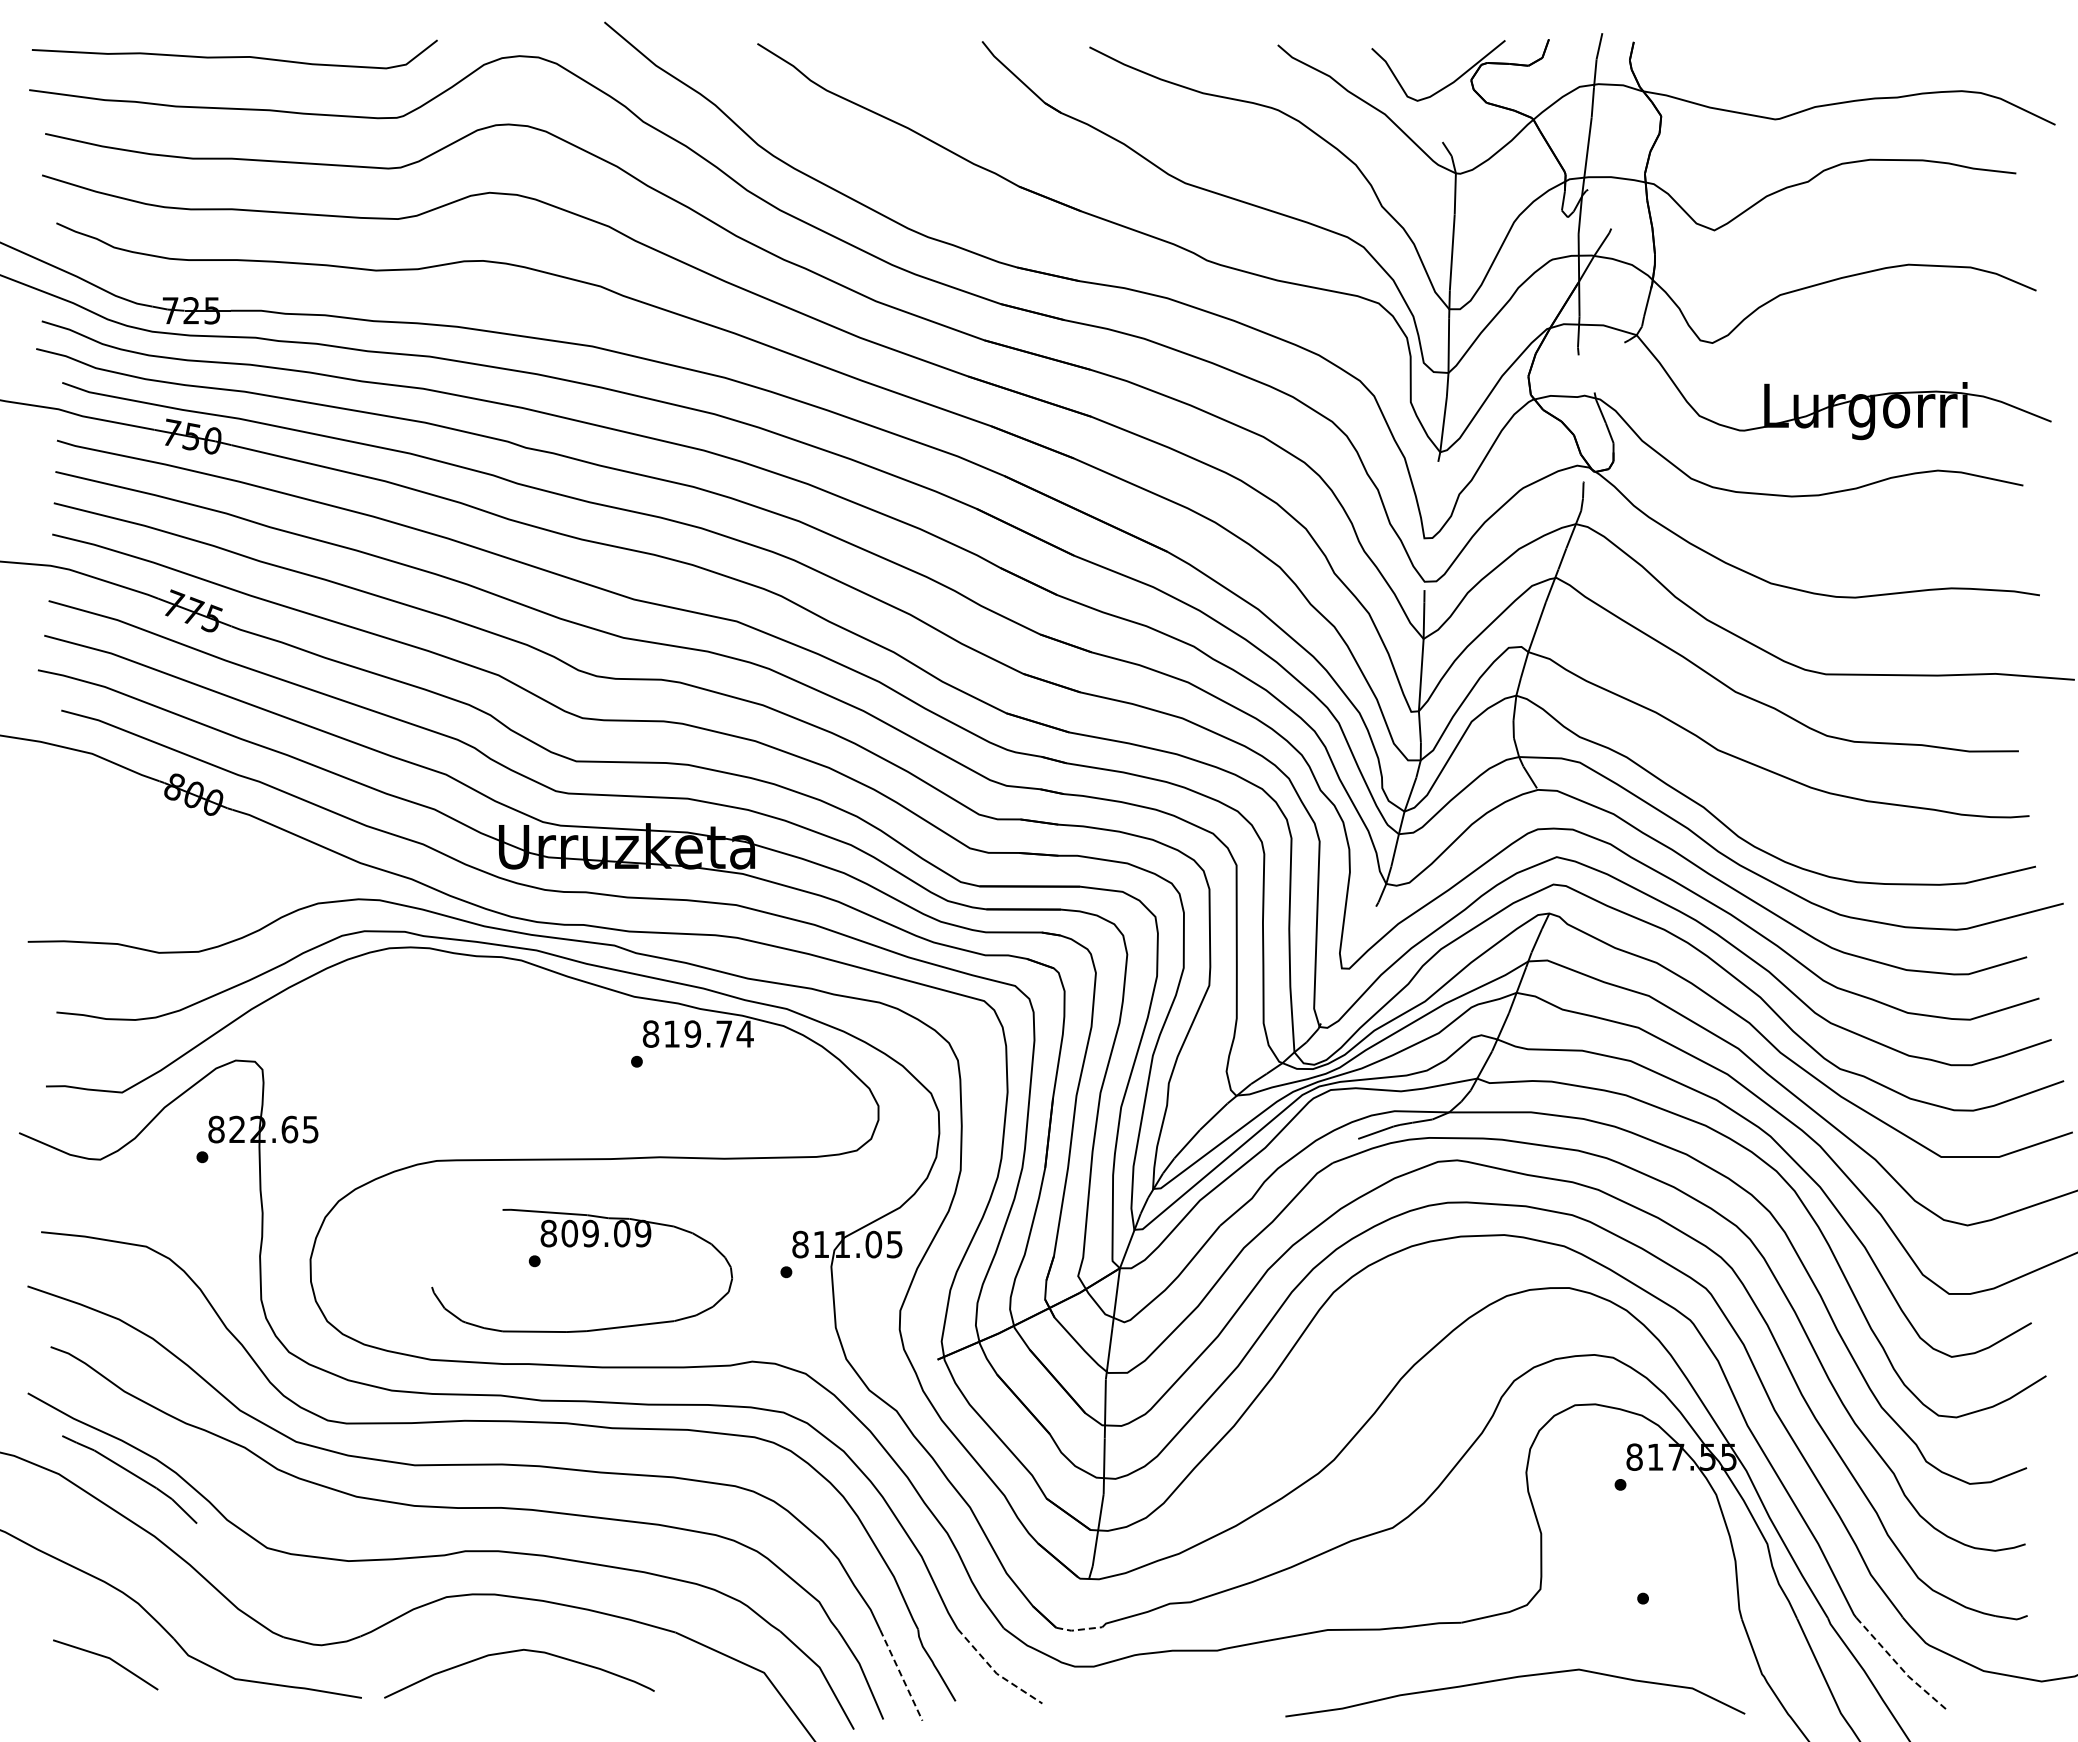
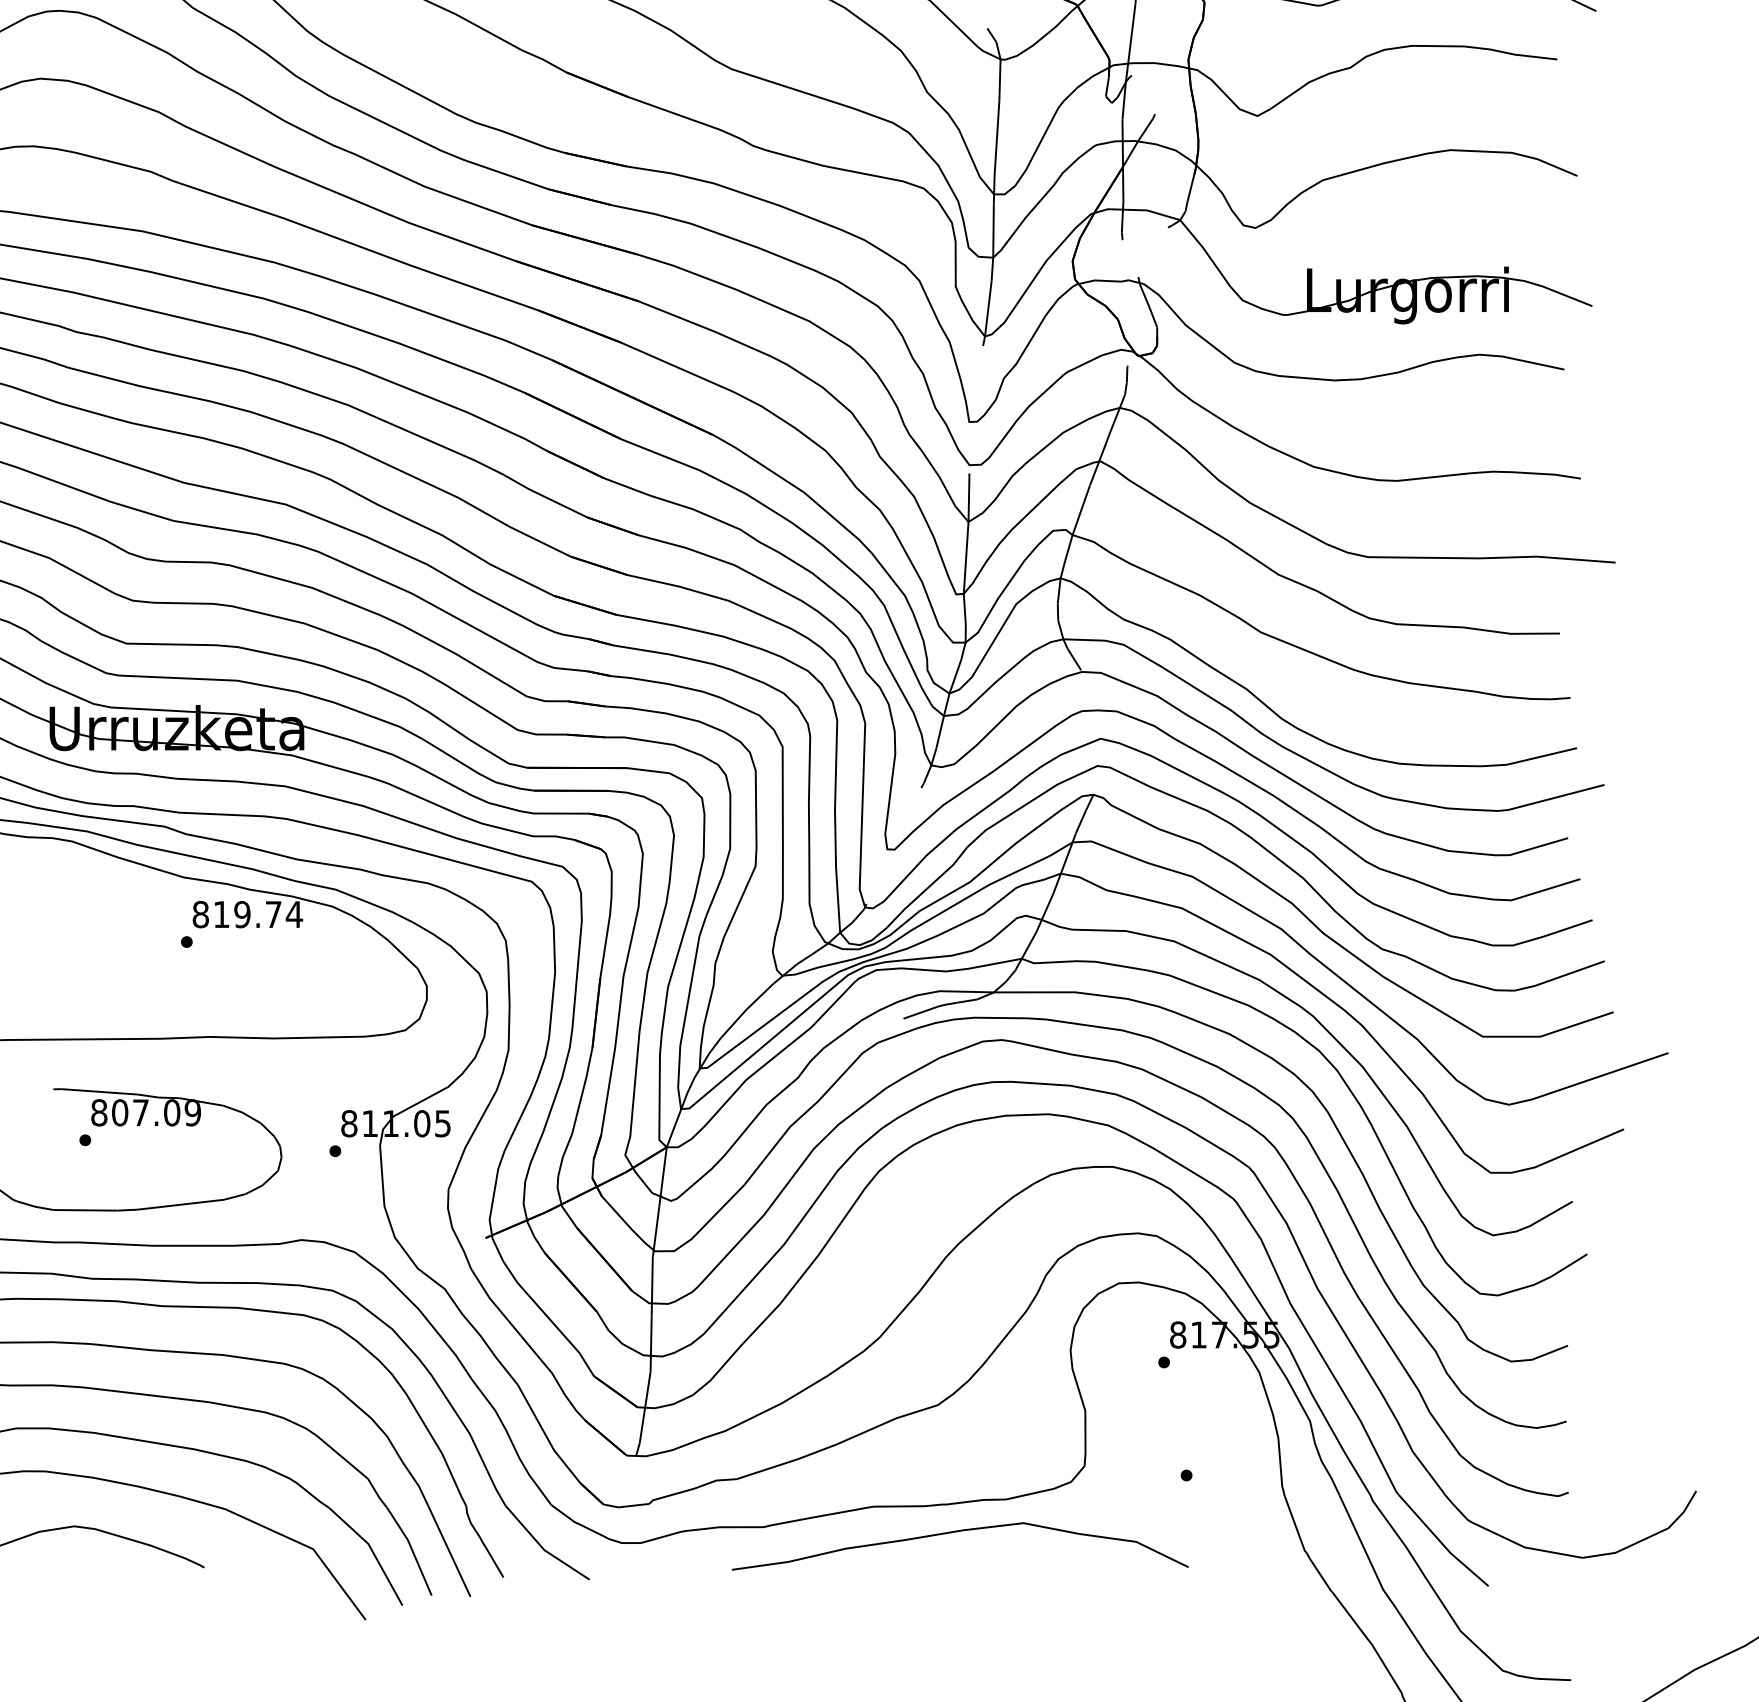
text: (590, 1233) -> (140, 1112), 809.09 -> 807.09
line: (1079, 1629) -> (626, 1506), dashed -> solid
line: (1900, 1666) -> (1442, 1542), dashed -> solid
line: (995, 1672) -> (543, 1548), dashed -> solid
line: (901, 1675) -> (449, 1551), dashed -> solid
curve: (1515, 1678) -> (960, 1532), moved

